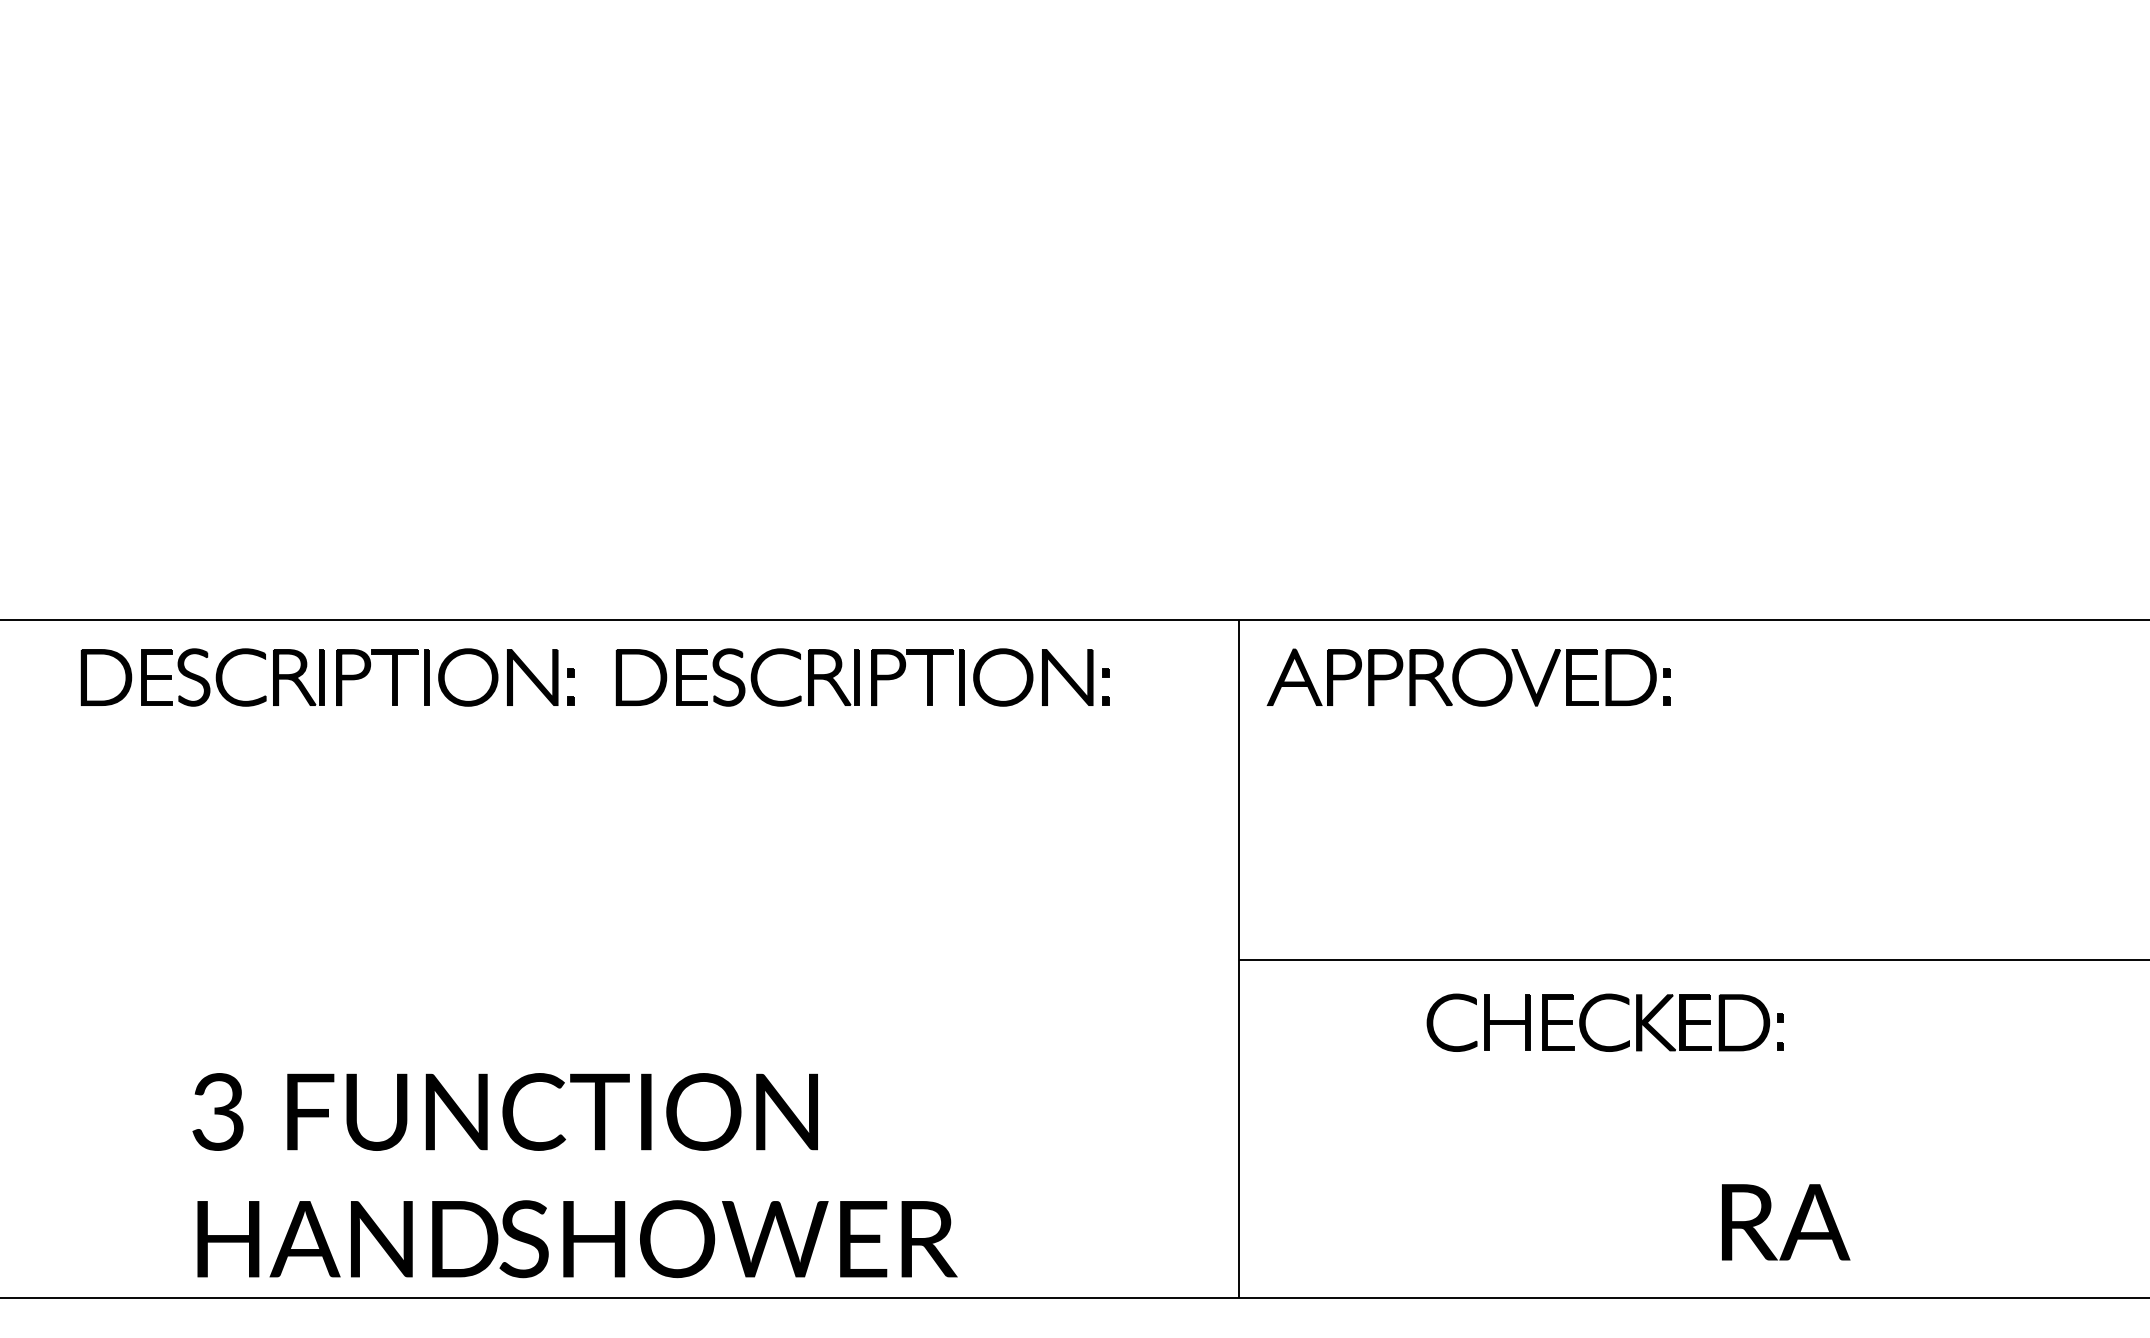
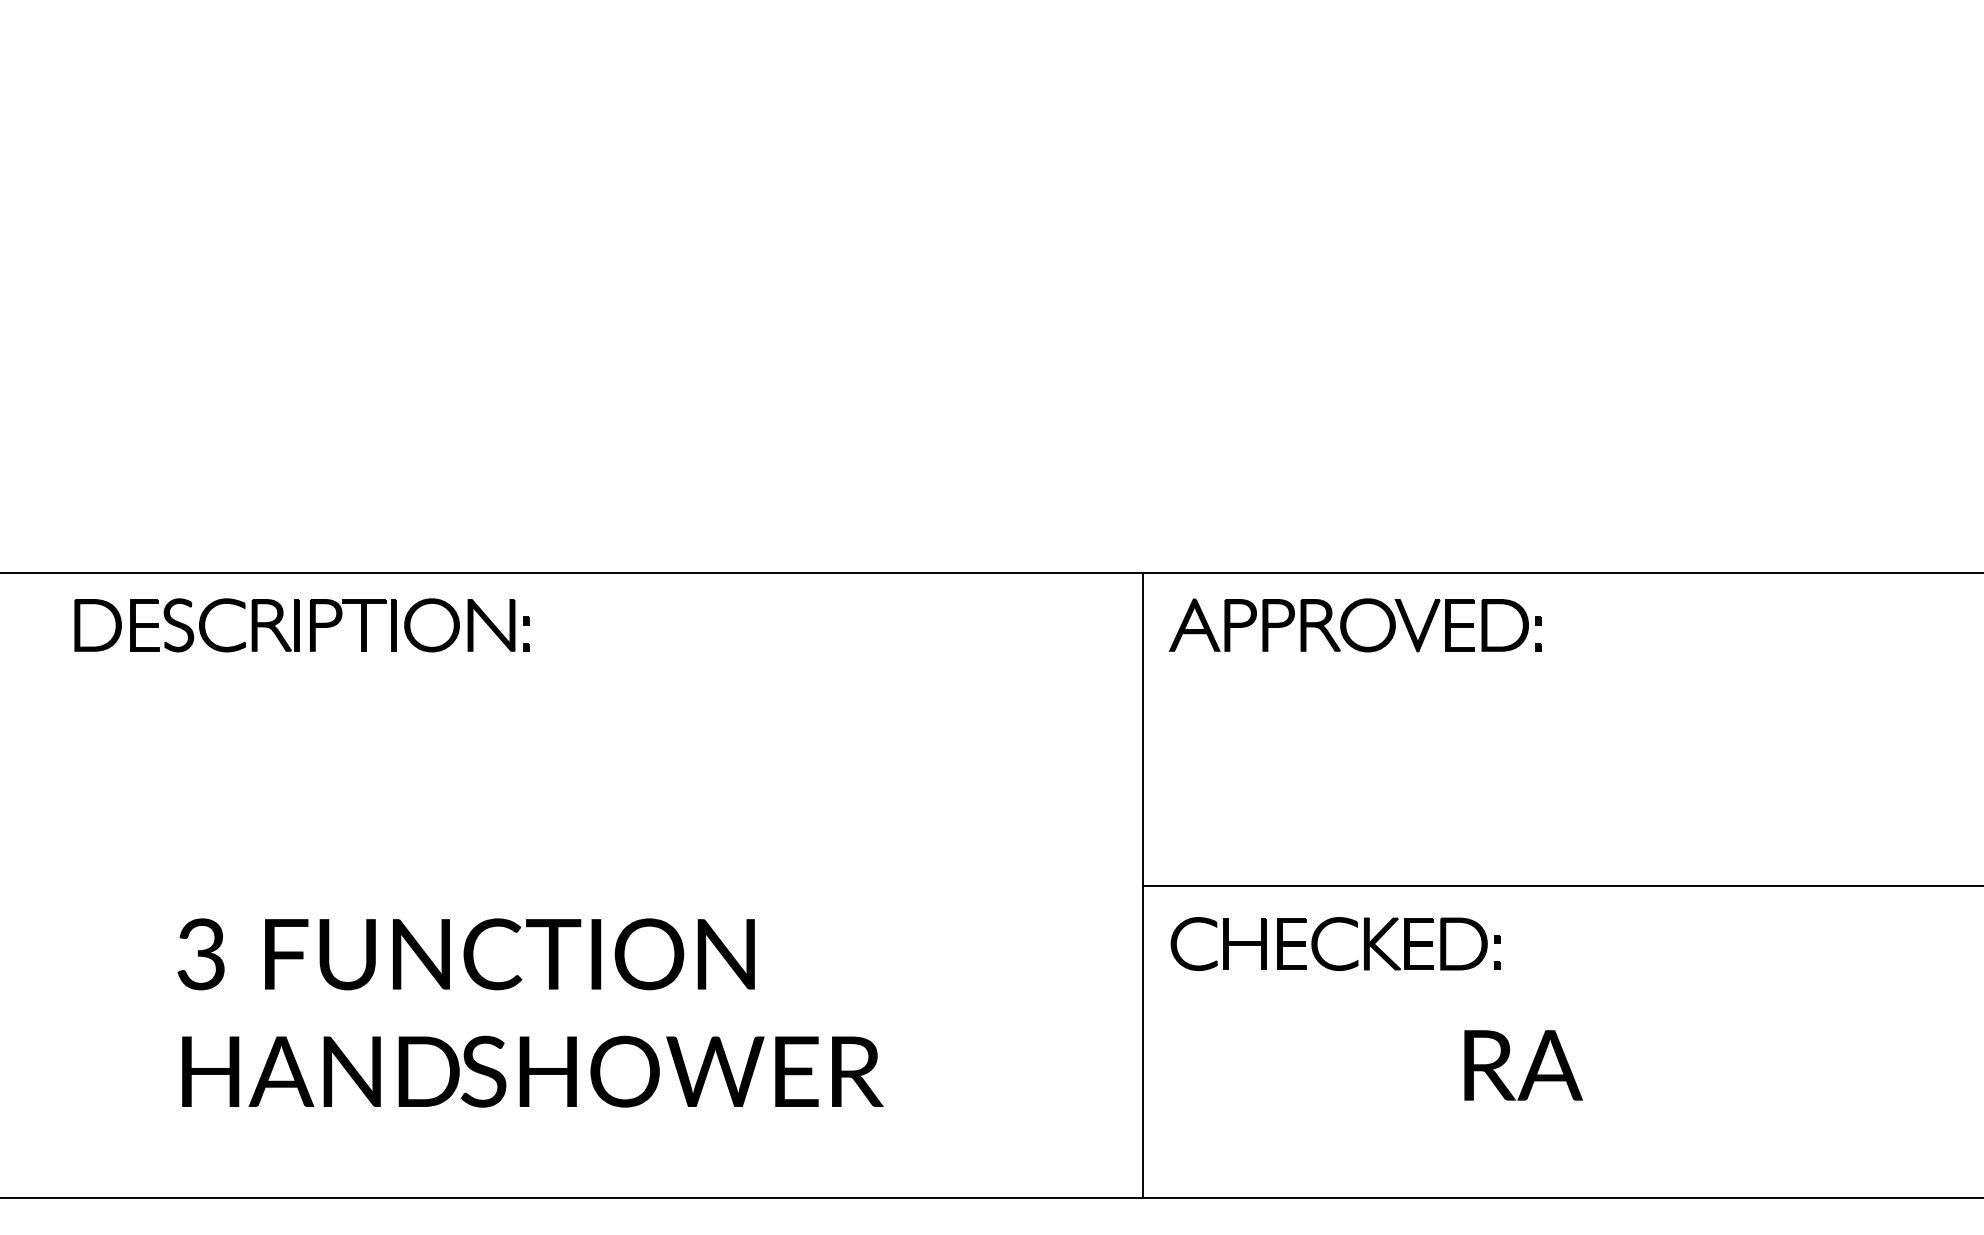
part: (862, 677) -> (795, 625), removed
part: (1586, 1018) -> (1318, 940), moved
text: (574, 1175) -> (530, 1012), moved
text: (1786, 1222) -> (1524, 1065), moved

